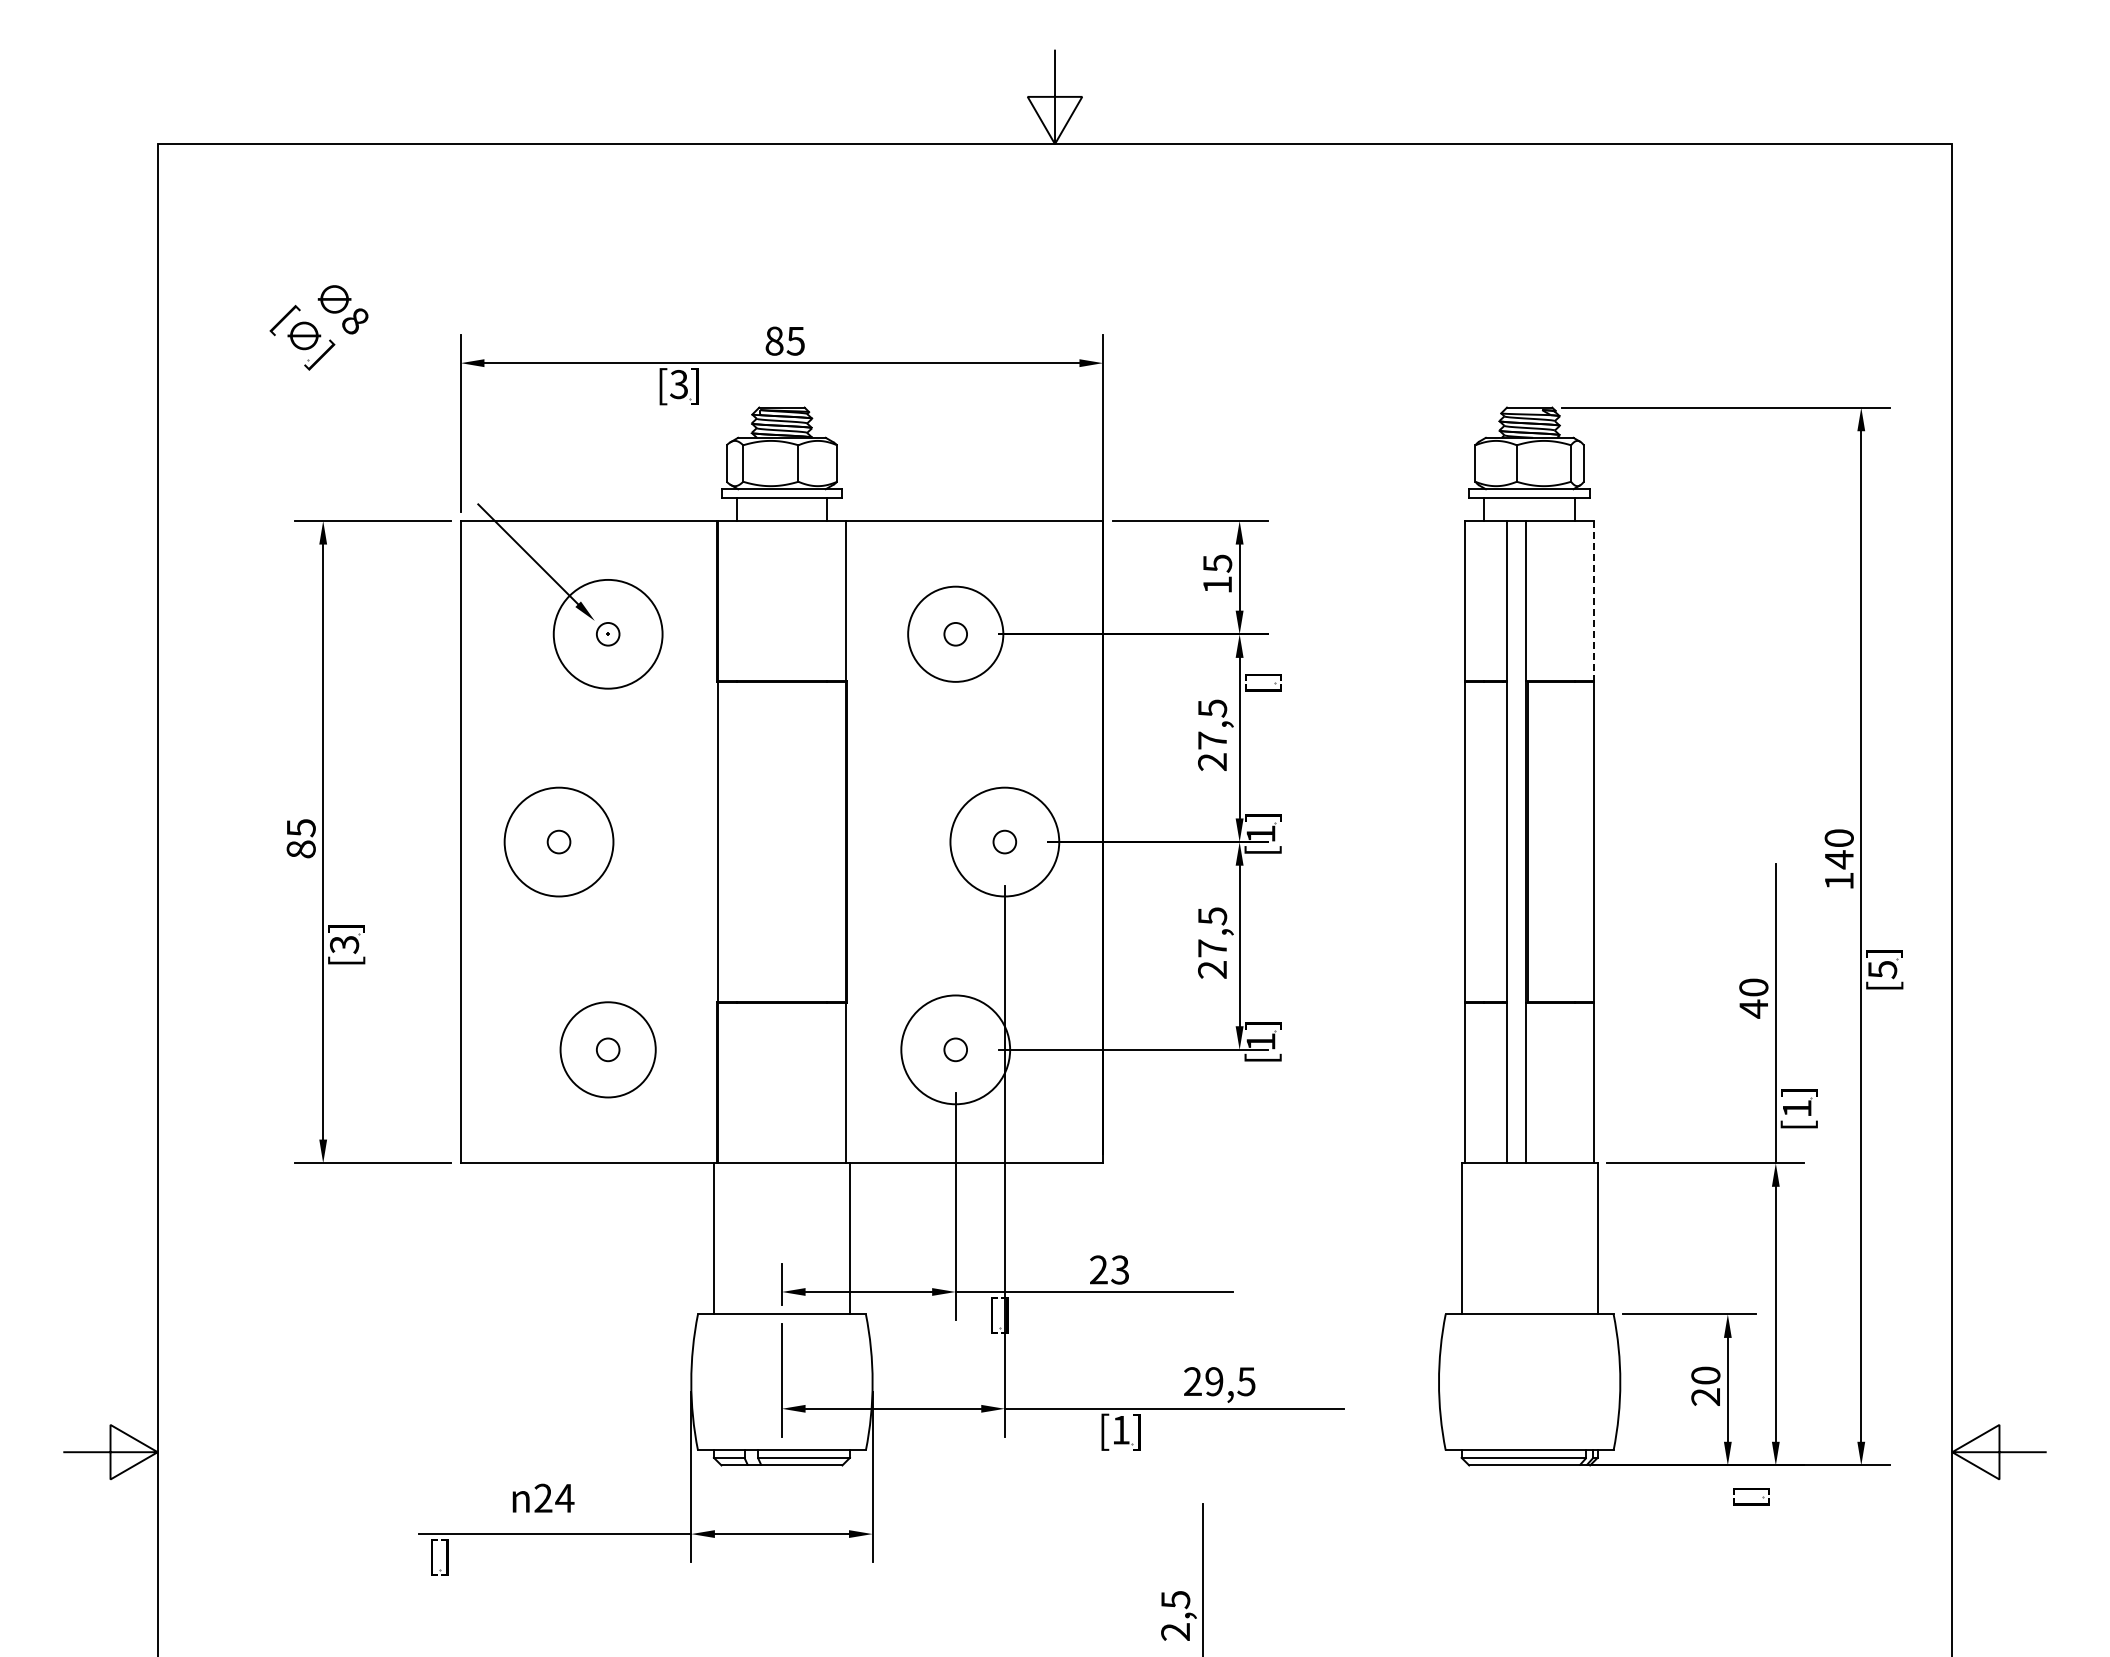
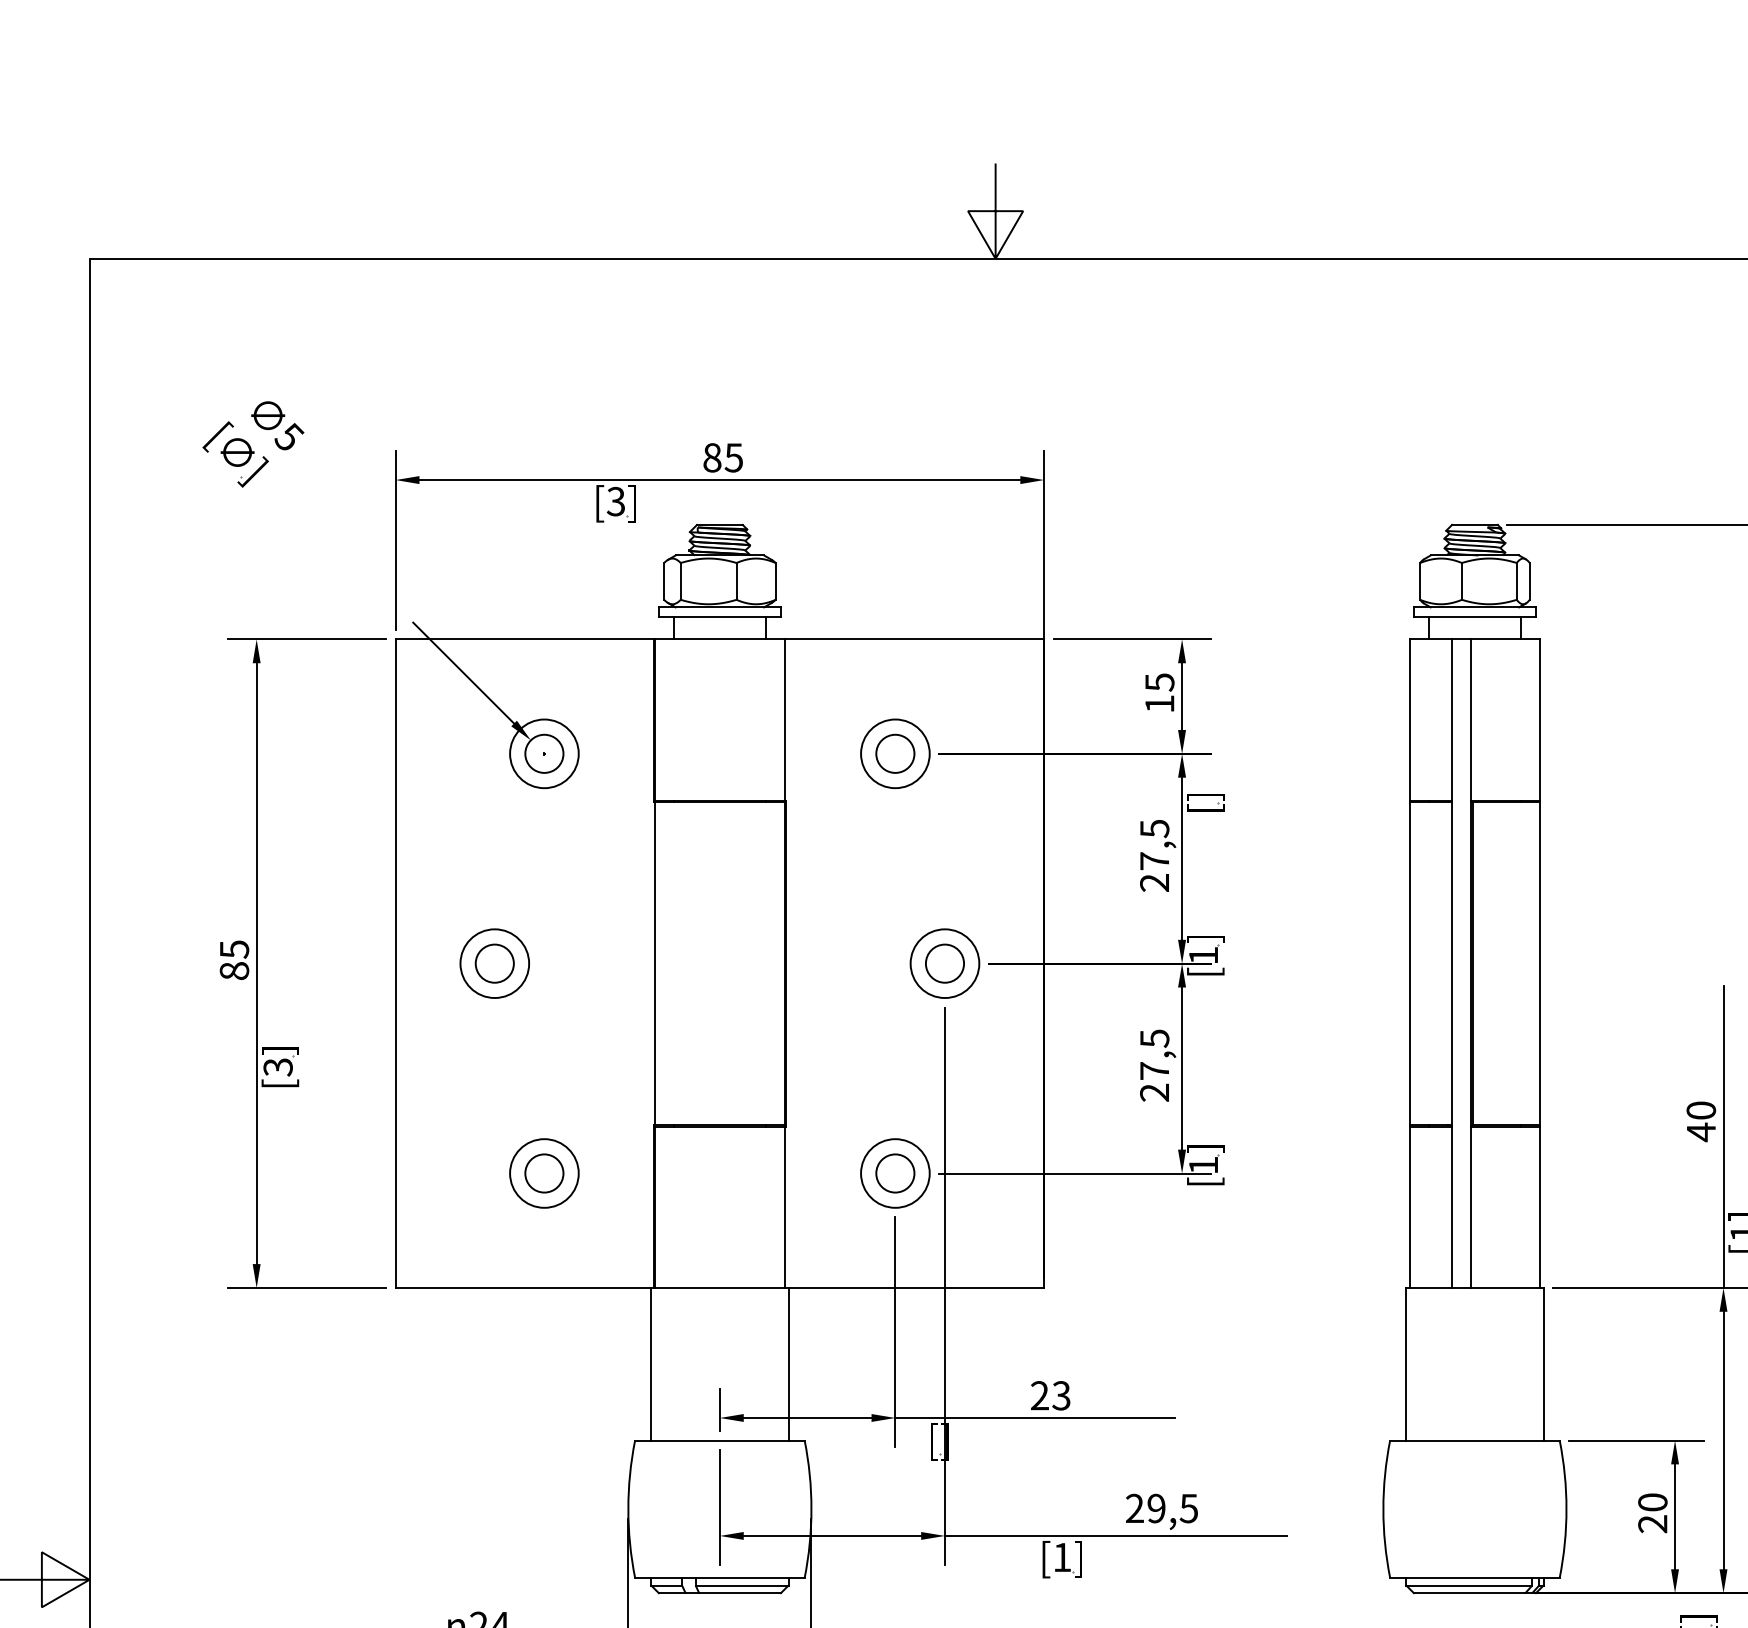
text: (355, 320) -> (289, 436), 8 -> 5
line: (1593, 600) -> (1539, 719), dashed -> solid
circle: (608, 634) -> (544, 754), size x0.62
circle: (608, 634) -> (544, 754), size x1.67
circle: (955, 634) -> (895, 754), size x0.71
circle: (955, 634) -> (895, 754), size x1.67
circle: (558, 841) -> (494, 963), size x1.67
circle: (1004, 841) -> (944, 963), size x1.67
circle: (559, 842) -> (495, 964), size x0.62
circle: (1004, 842) -> (944, 964), size x0.62
circle: (608, 1049) -> (544, 1173), size x0.71
circle: (608, 1049) -> (544, 1173), size x1.67
circle: (955, 1049) -> (895, 1173), size x0.62
circle: (955, 1049) -> (895, 1173), size x1.67

